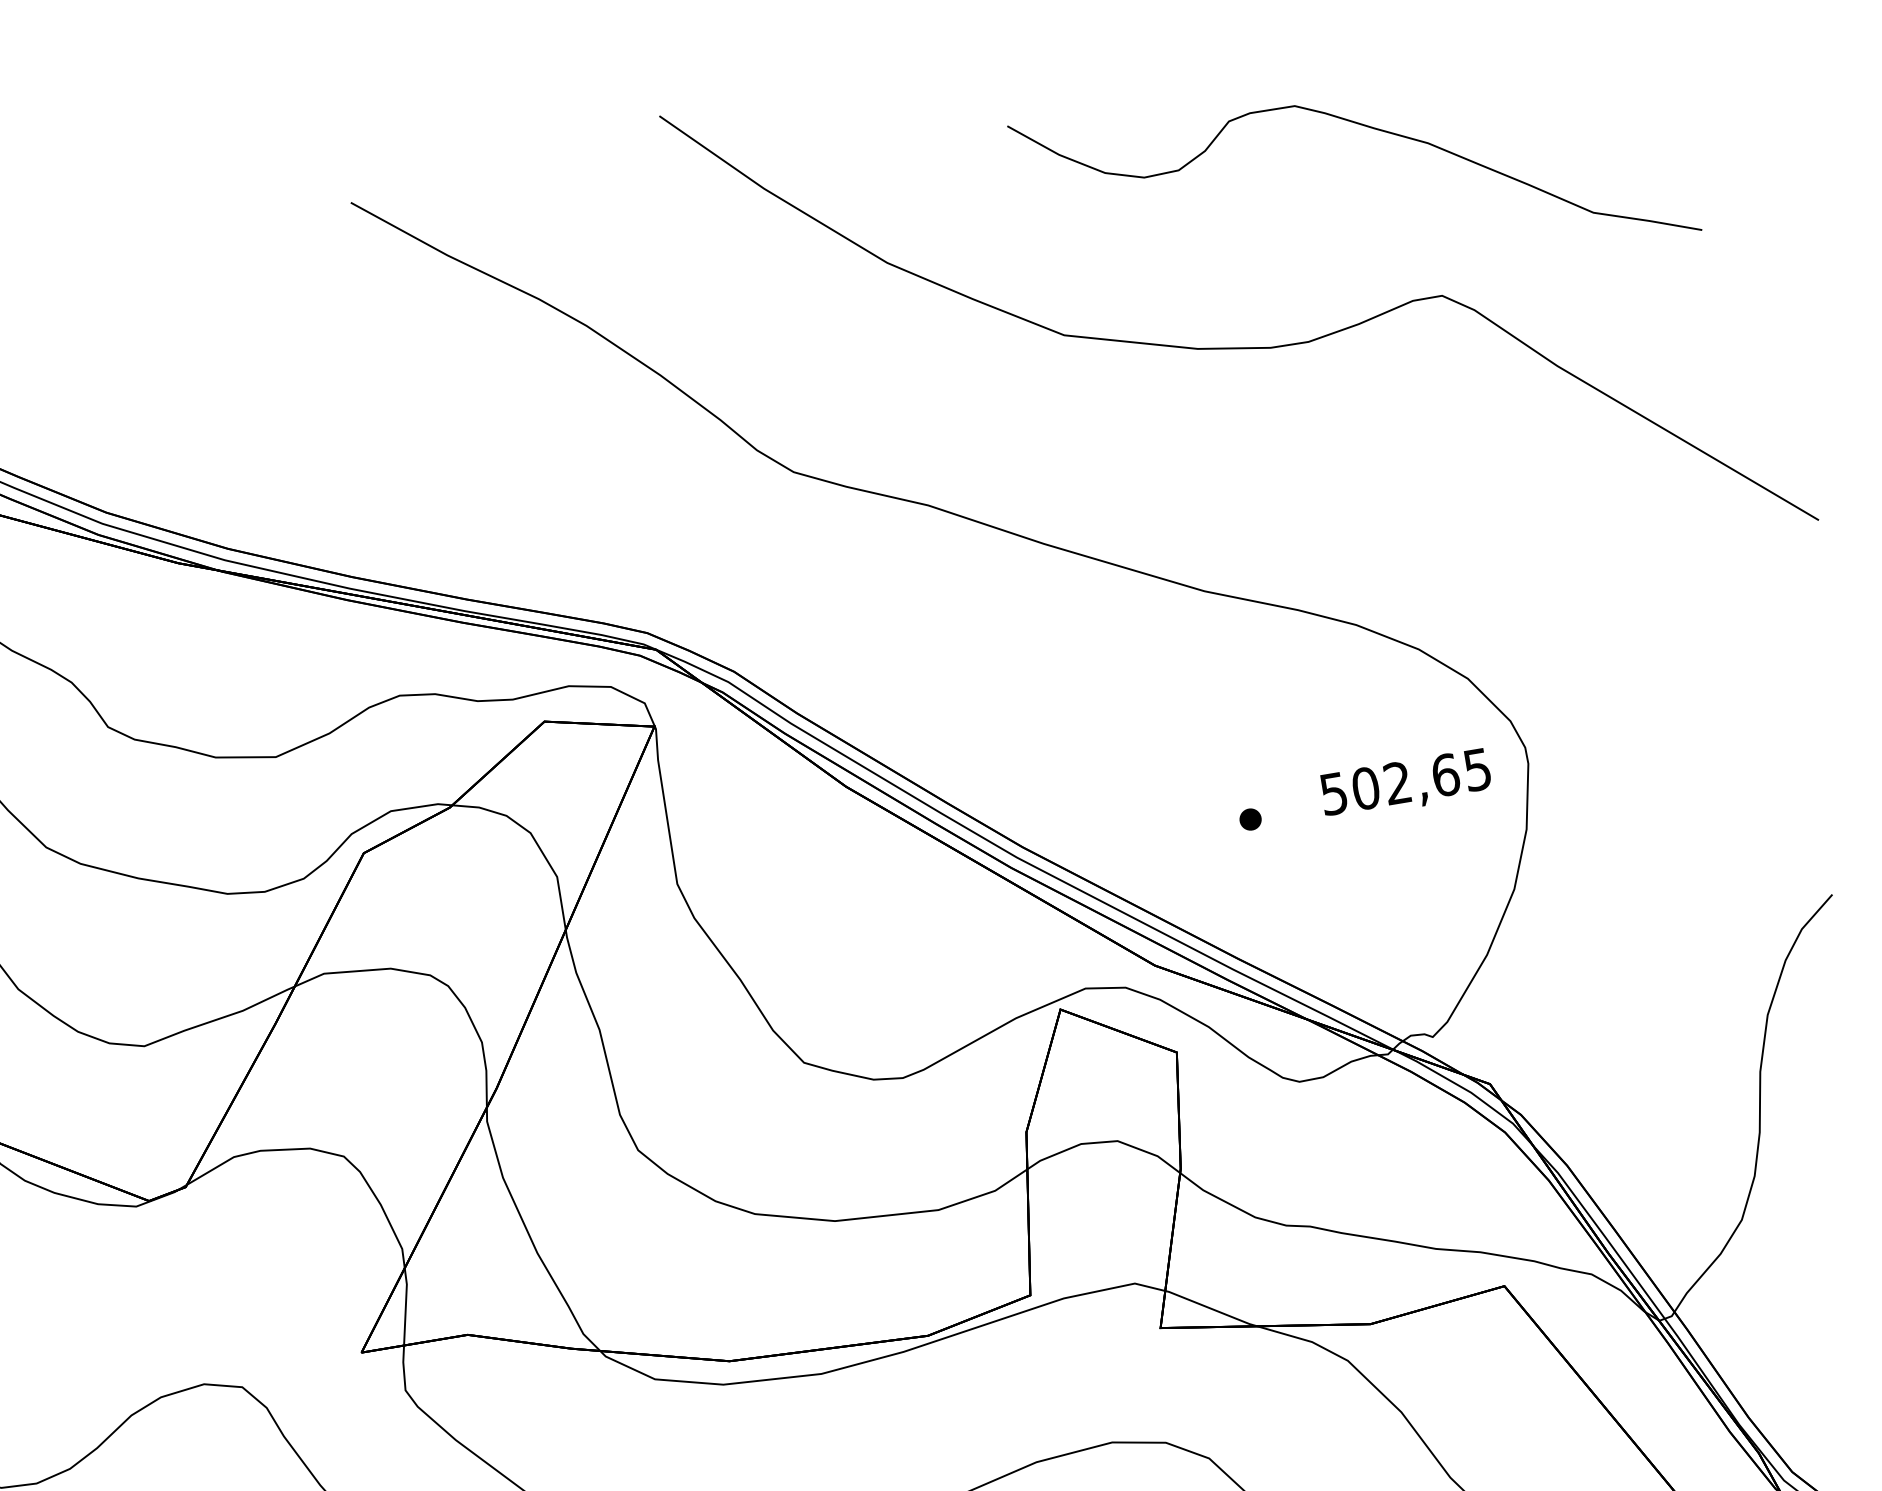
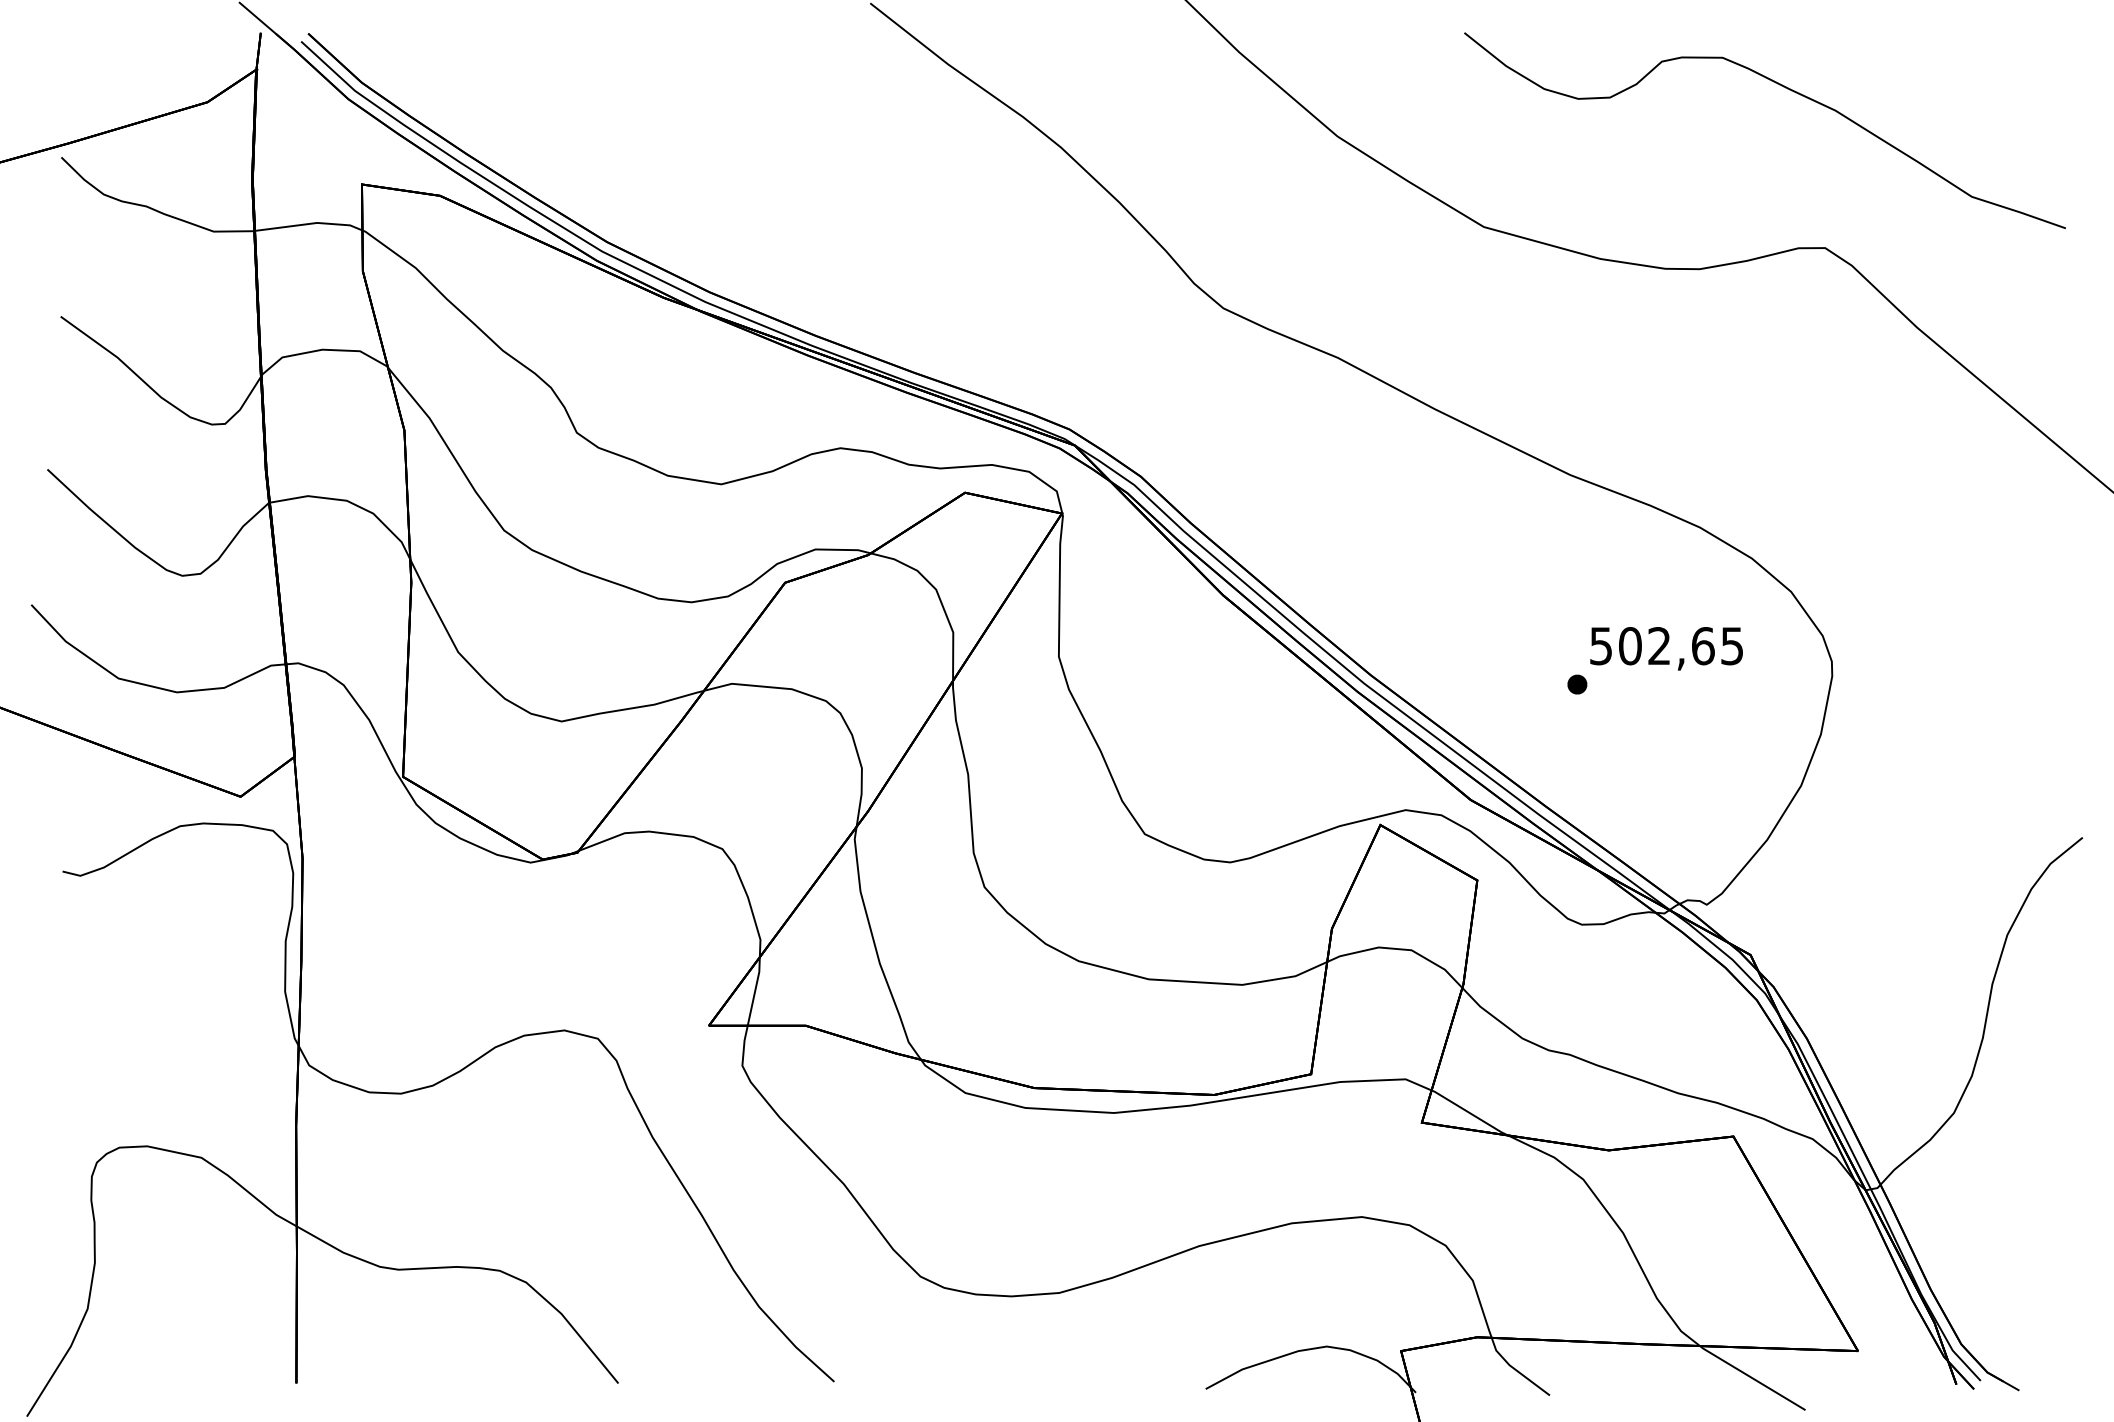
text: (1405, 784) -> (1666, 648), moved

